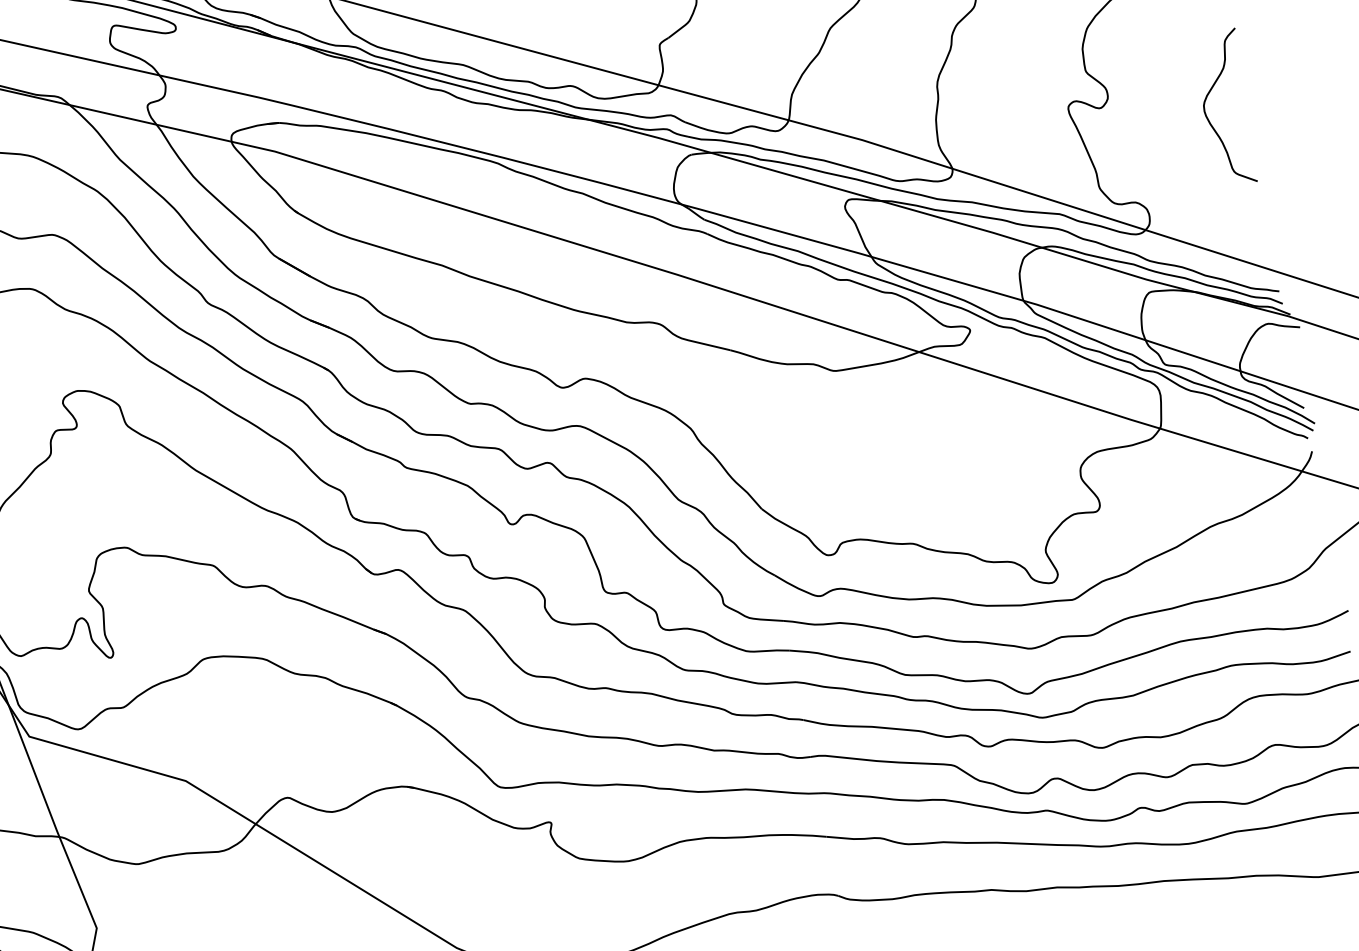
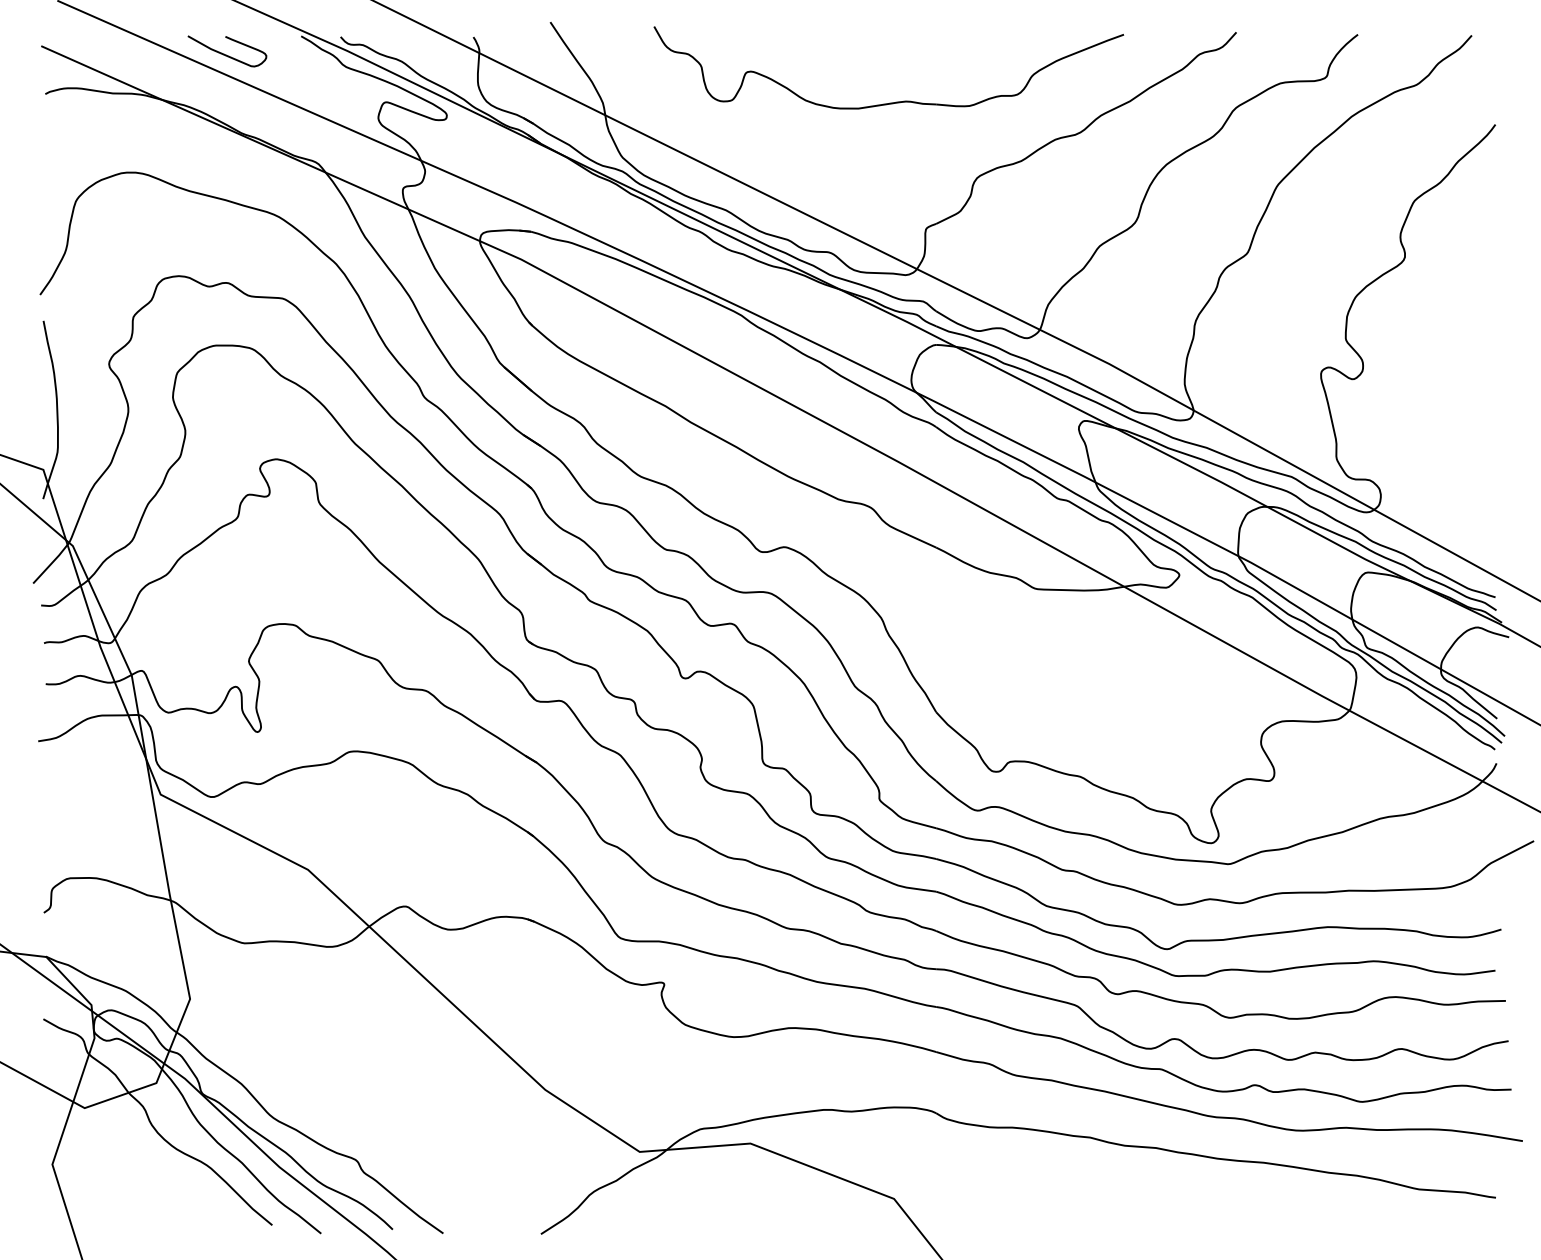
curve: (1209, 118) -> (1459, 411), removed

